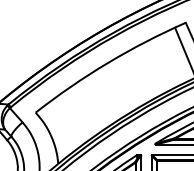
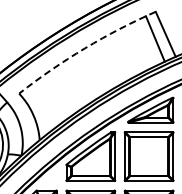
arc: (107, 63) -> (84, 48), solid -> dashed

